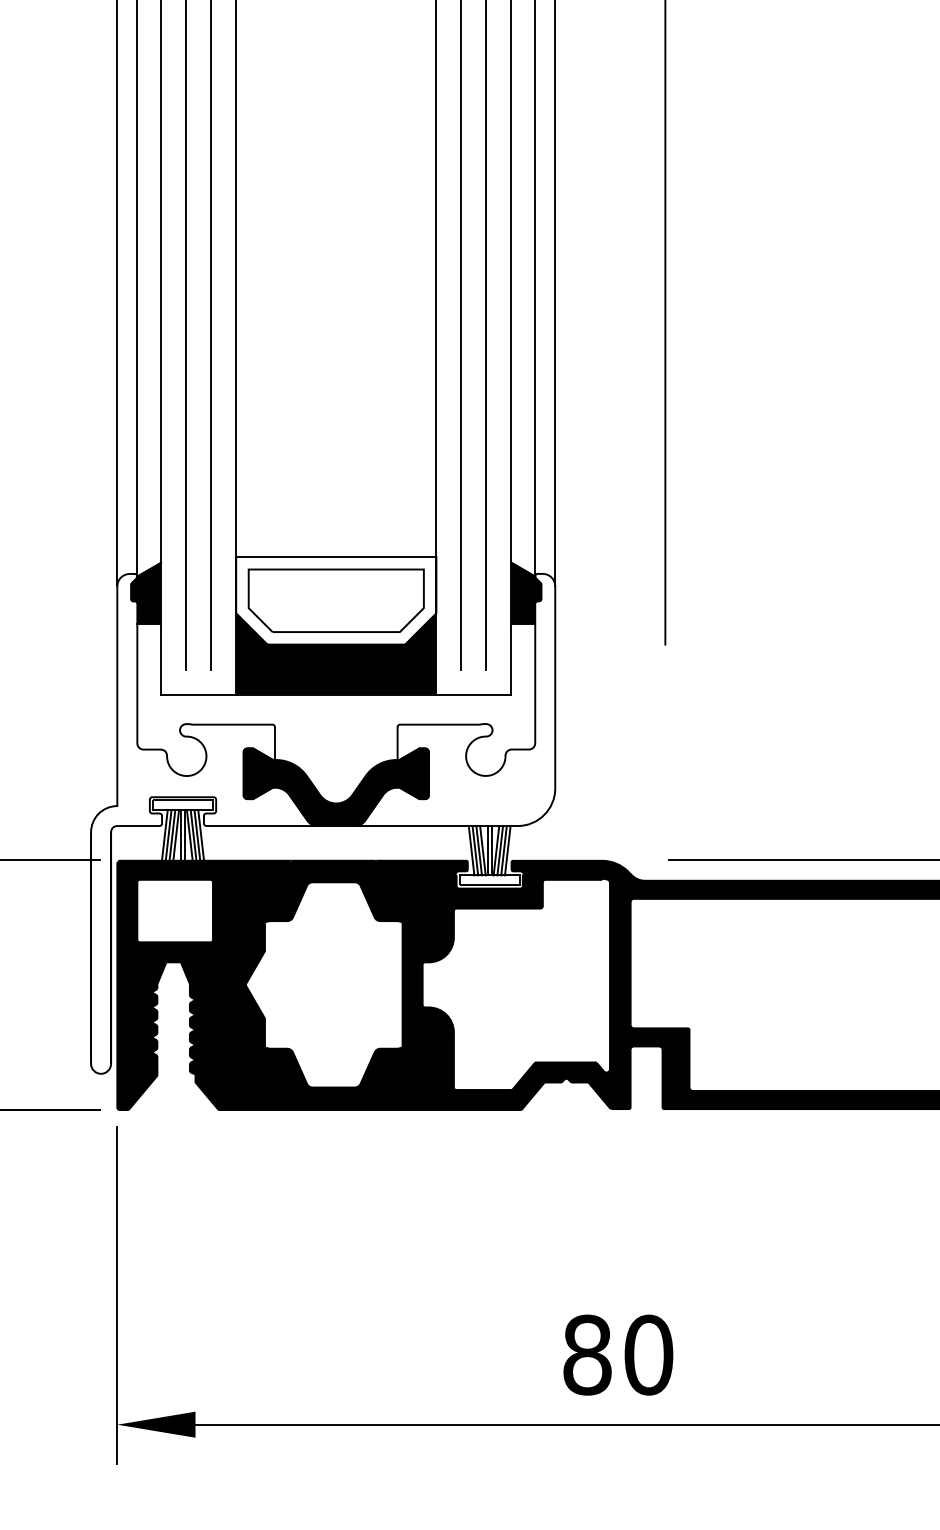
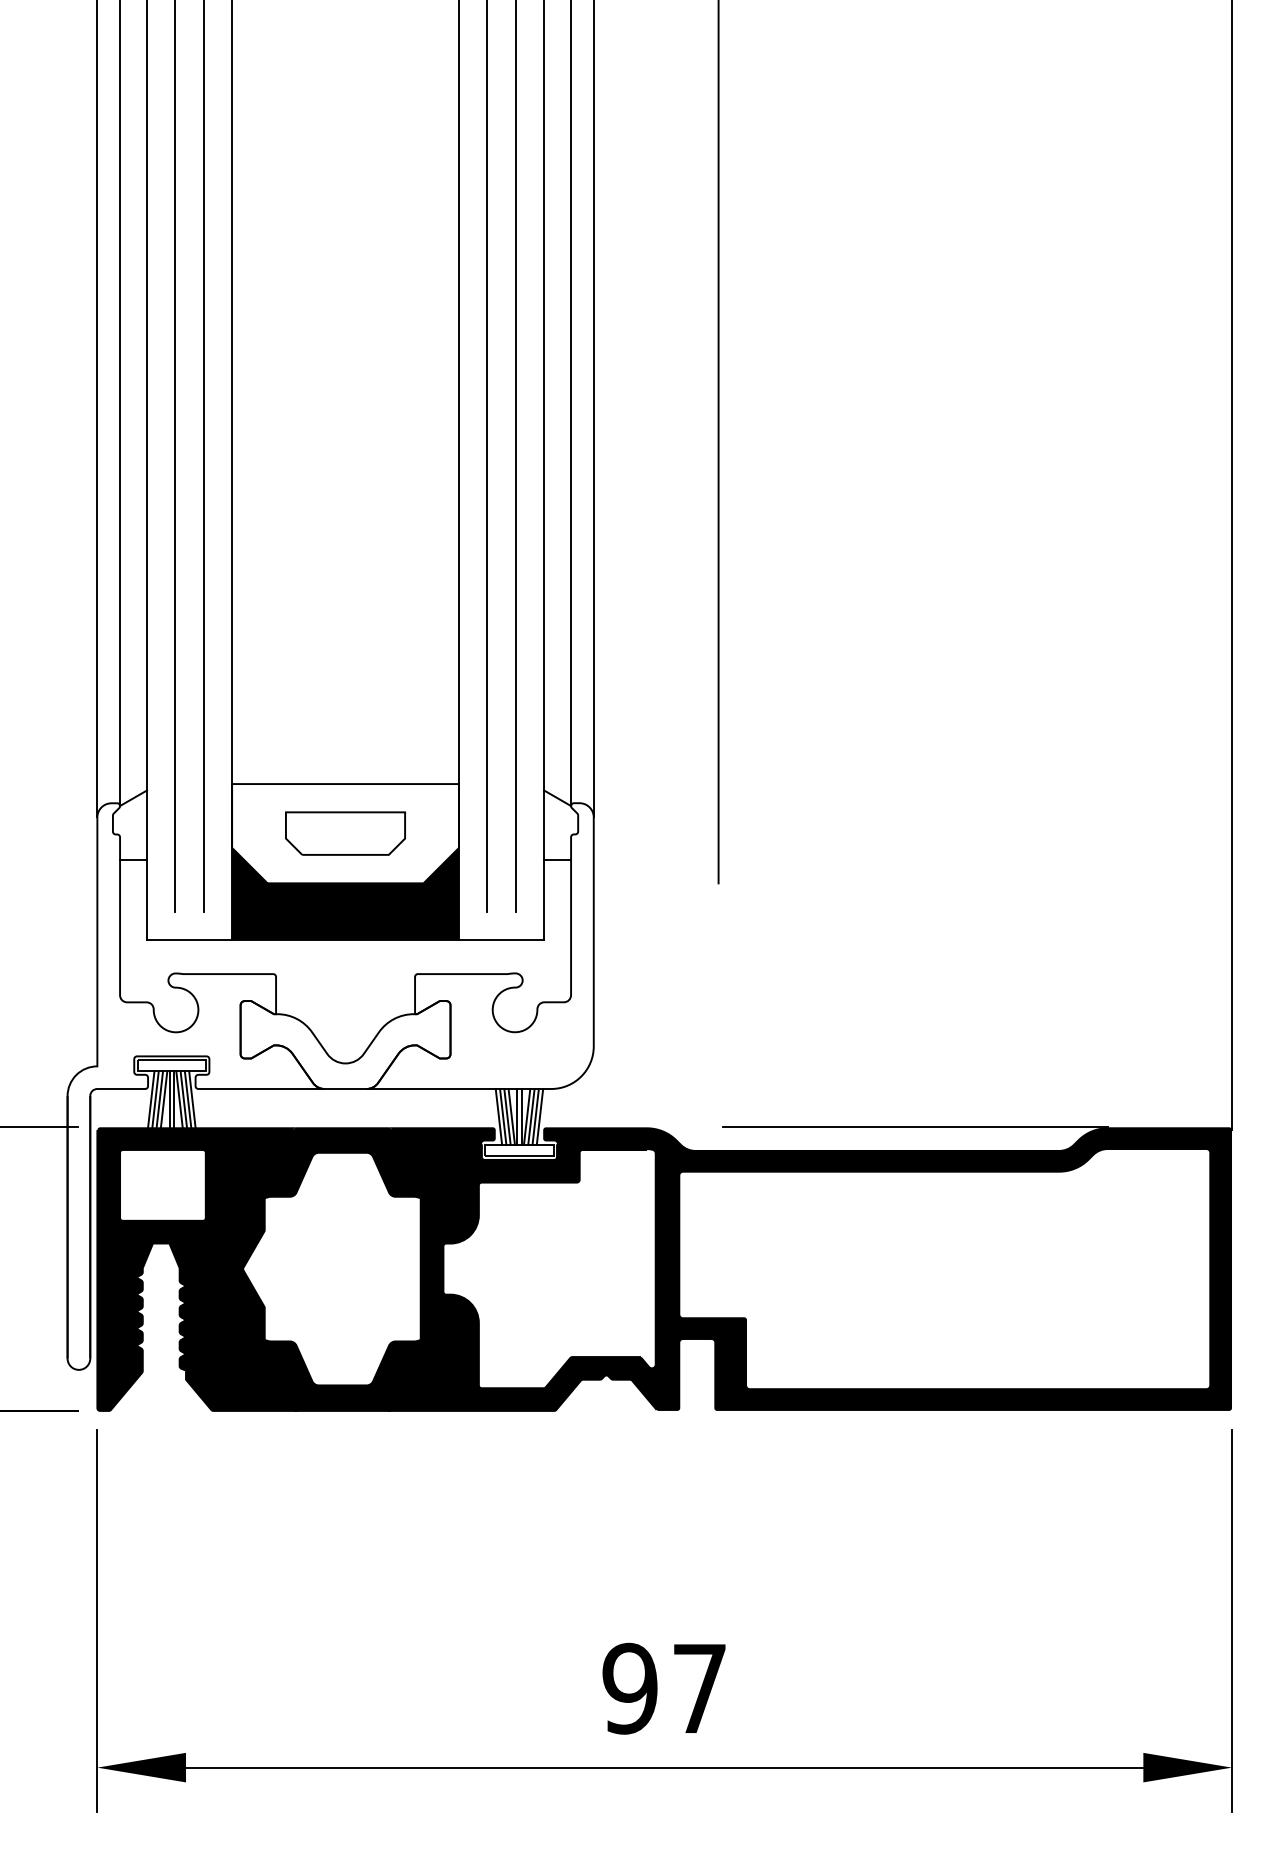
fill: (145, 592) -> (129, 824), removed
fill: (526, 592) -> (561, 824), removed
part: (336, 600) -> (345, 833), size x0.6
fill: (336, 786) -> (345, 1044), removed
text: (617, 1354) -> (664, 1688), 80 -> 97

